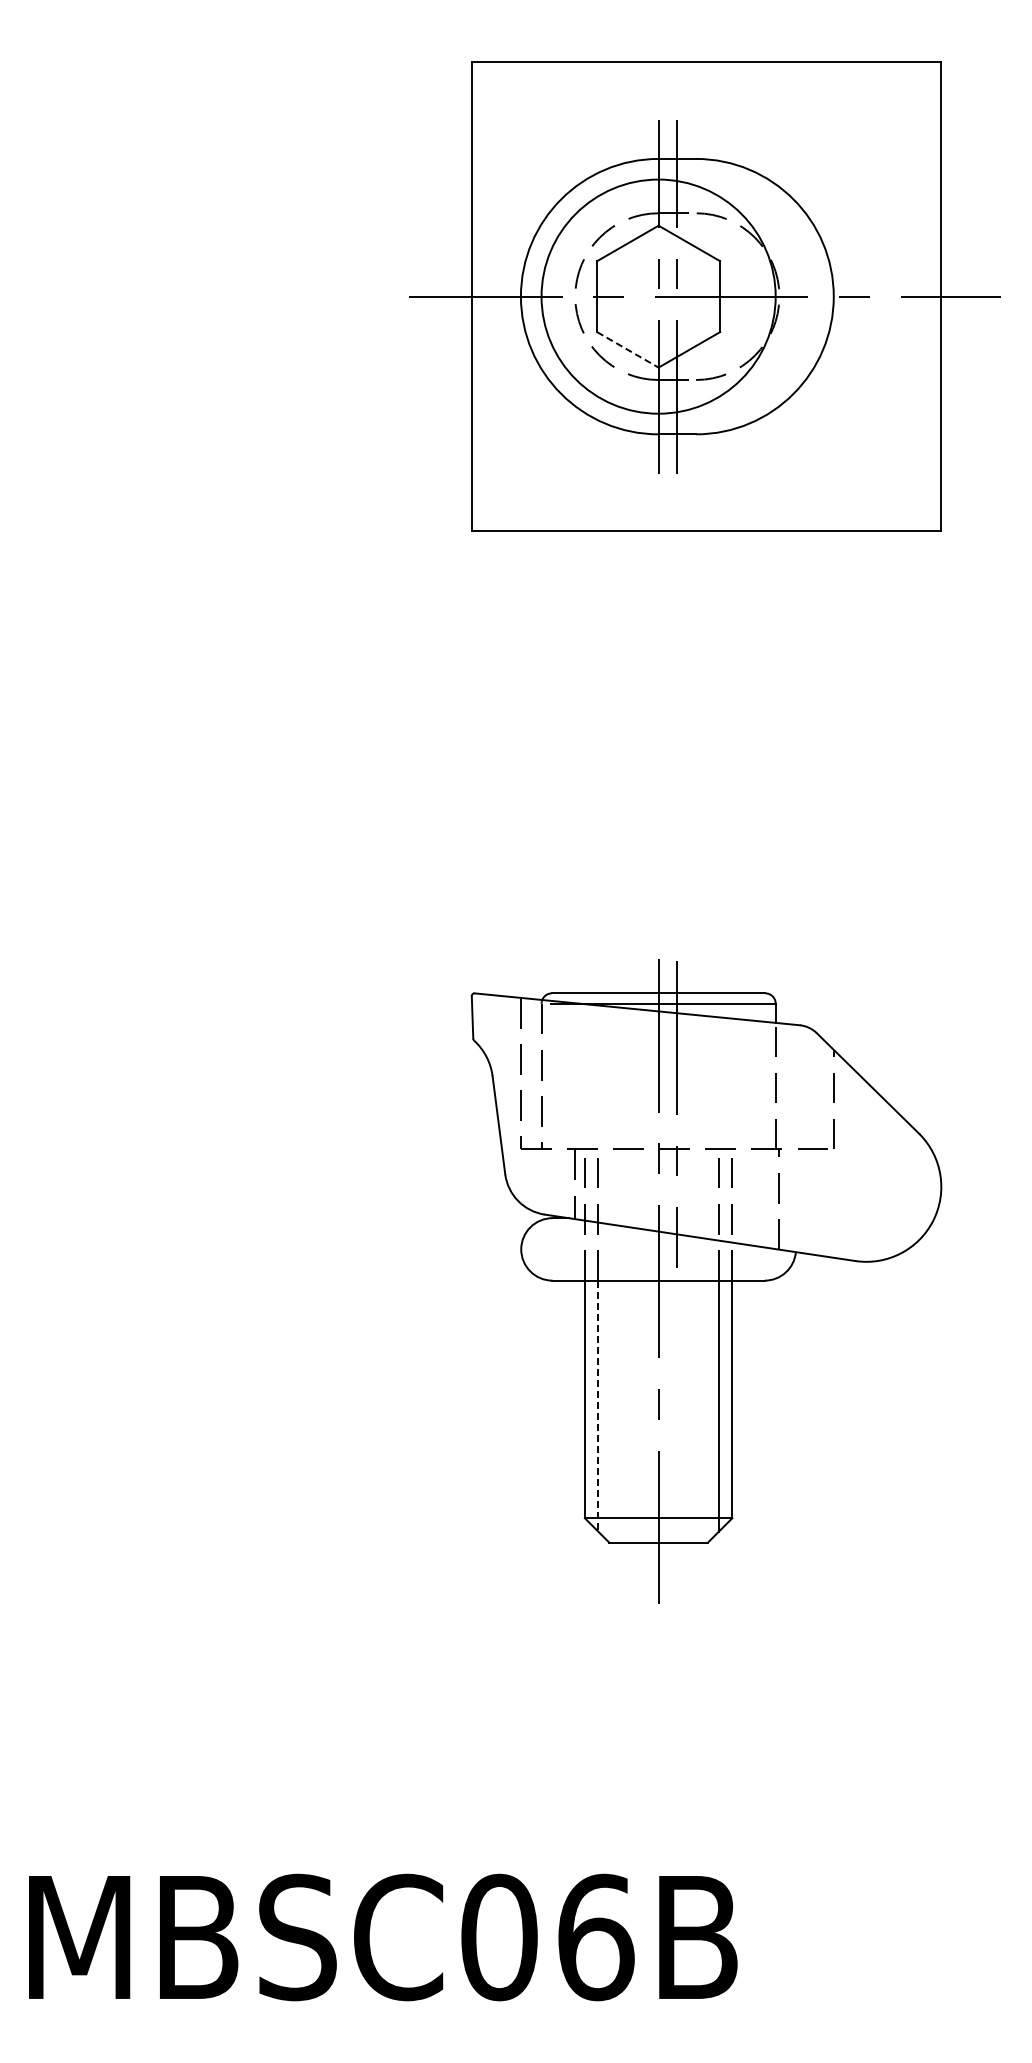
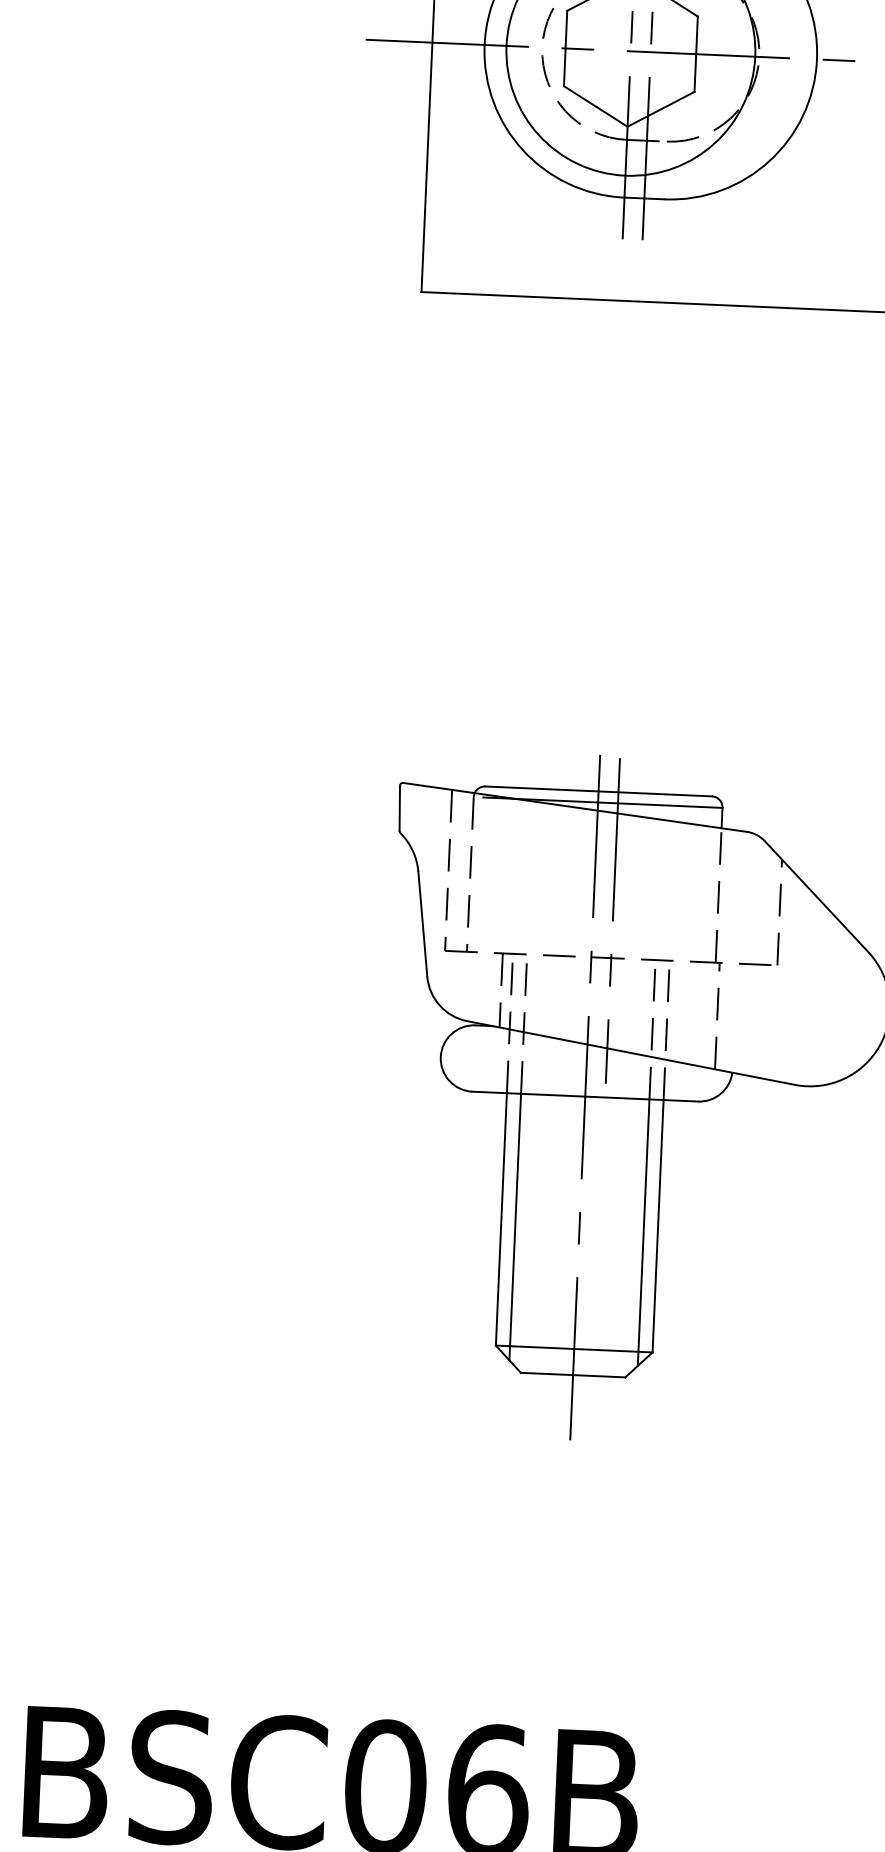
line: (628, 350) -> (596, 107), dashed -> solid
line: (598, 1406) -> (515, 1227), dashed -> solid

